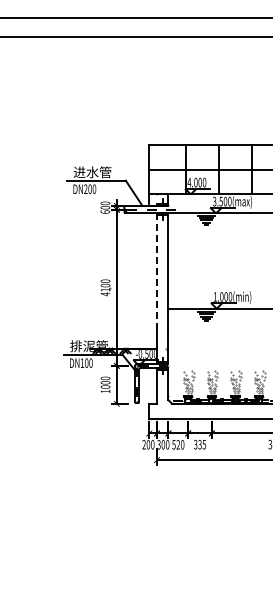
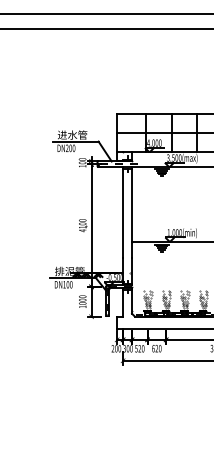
text: (105, 211) -> (82, 165), 600 -> 100
line: (157, 271) -> (123, 212), dashed -> solid
text: (200, 444) -> (157, 348), 335 -> 620

